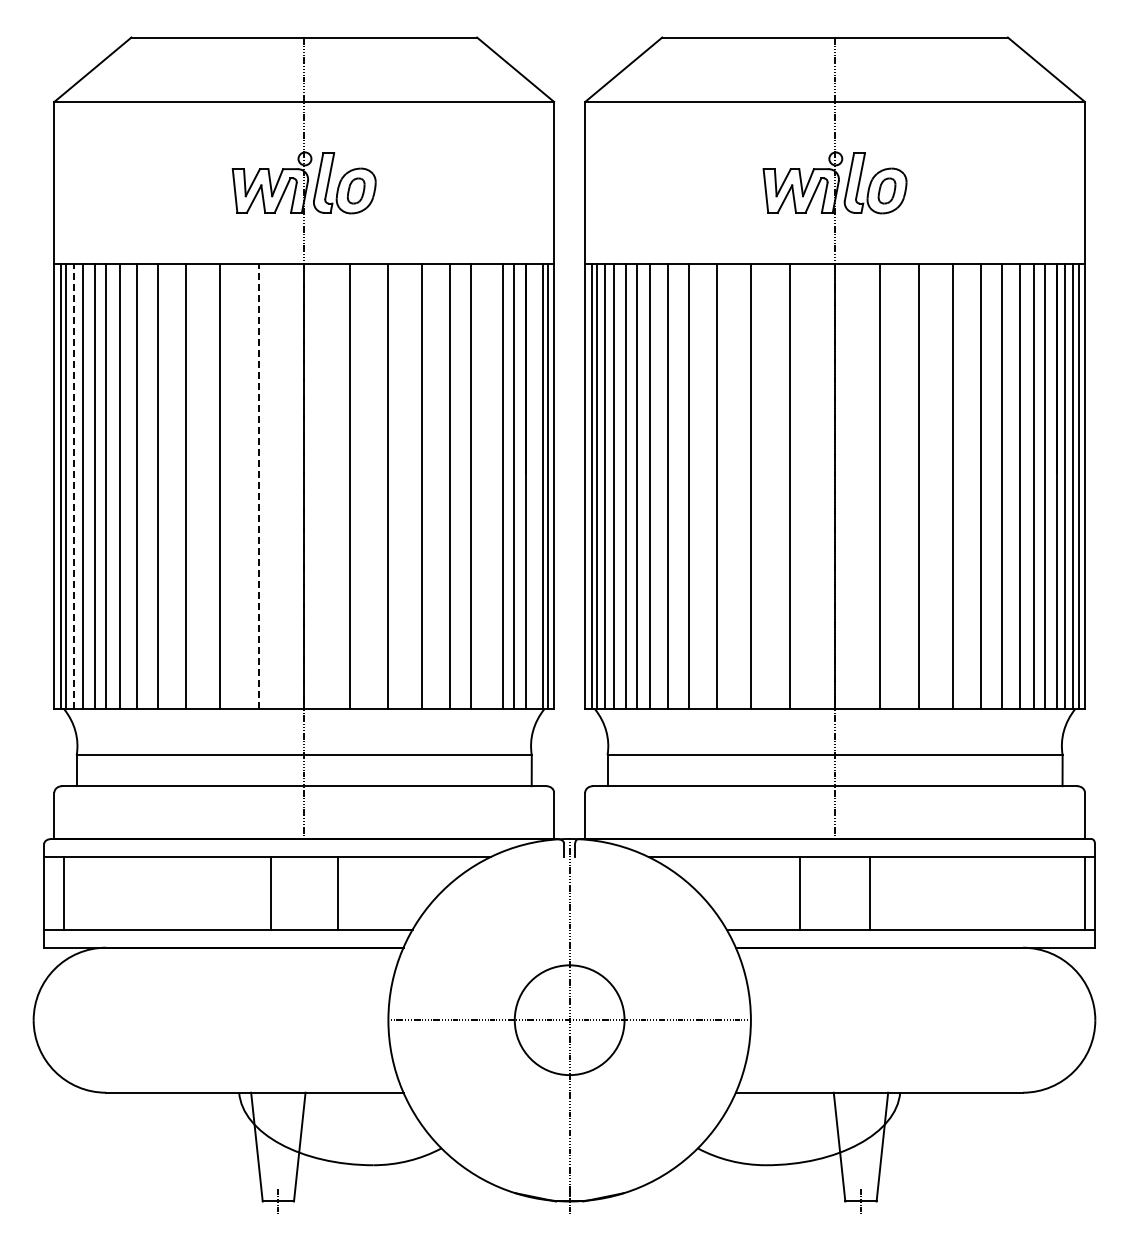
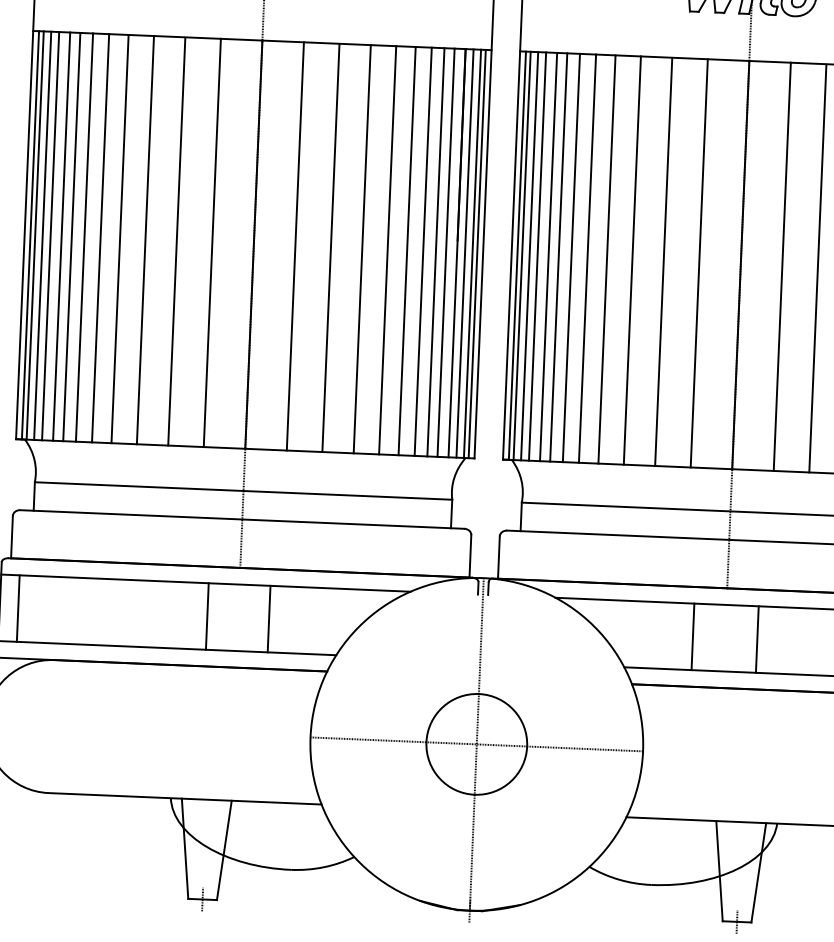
line: (74, 486) -> (43, 235), dashed -> solid
line: (259, 486) -> (212, 242), dashed -> solid
line: (488, 486) -> (422, 251), added
line: (534, 486) -> (465, 253), added

